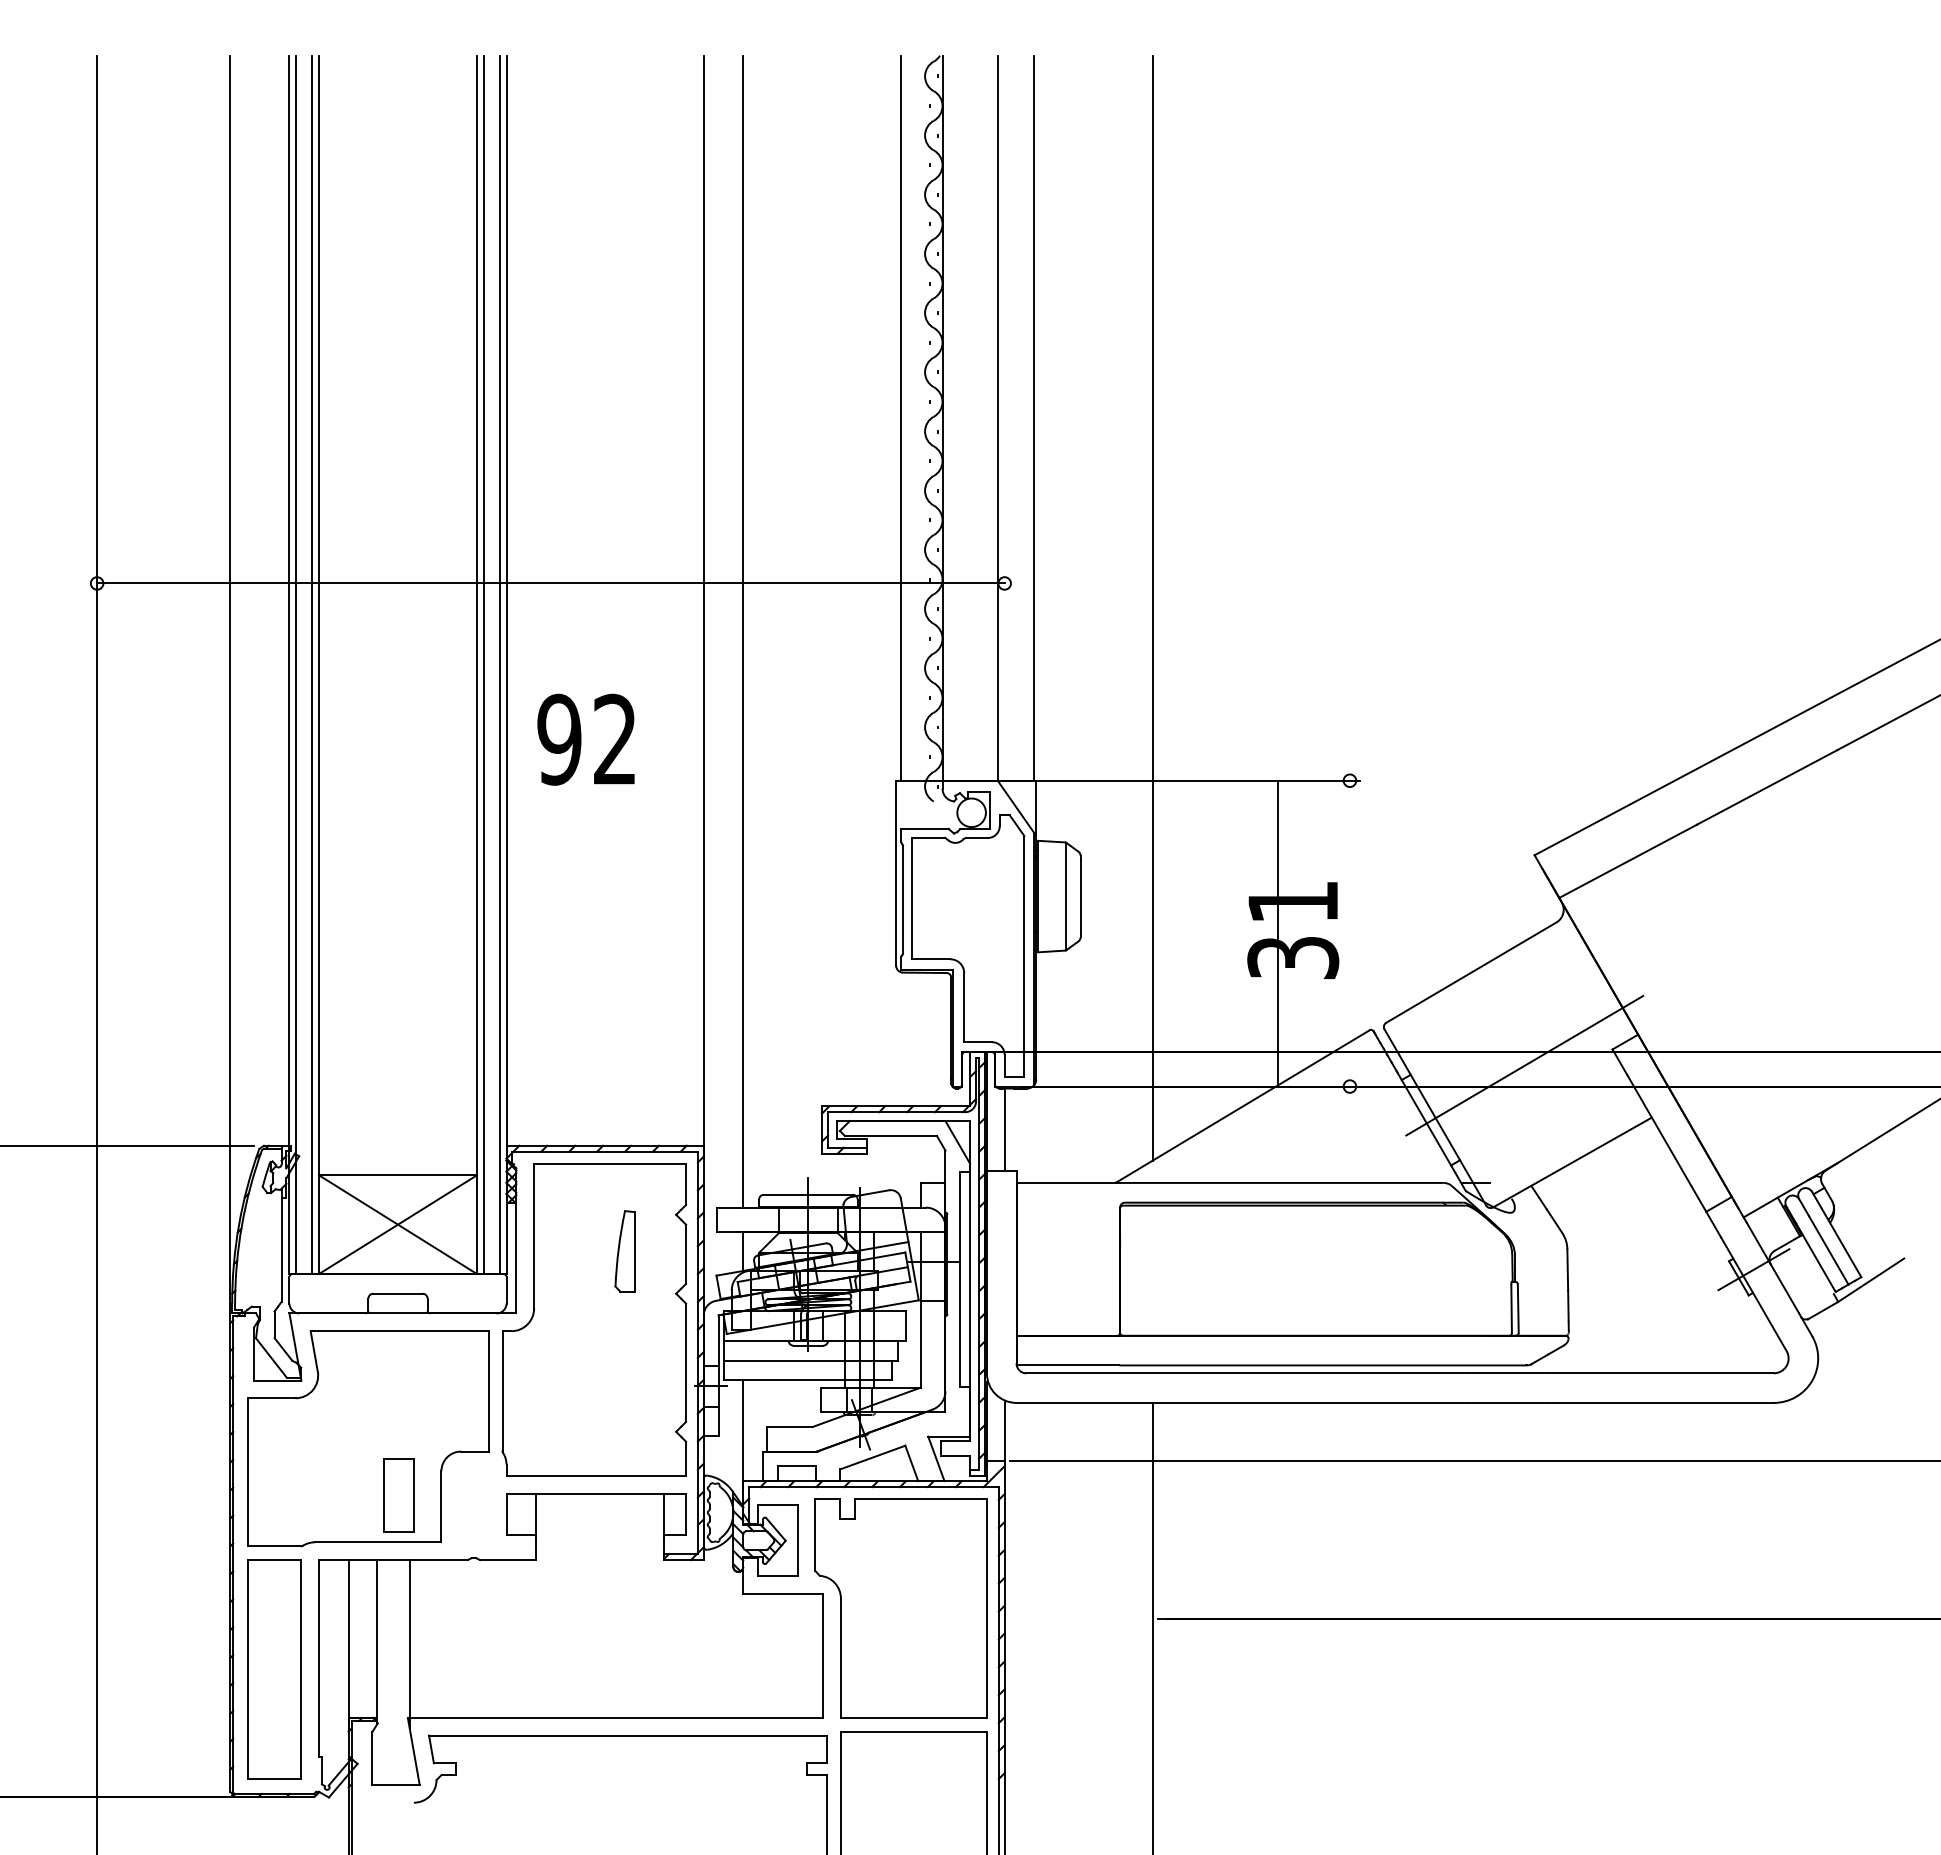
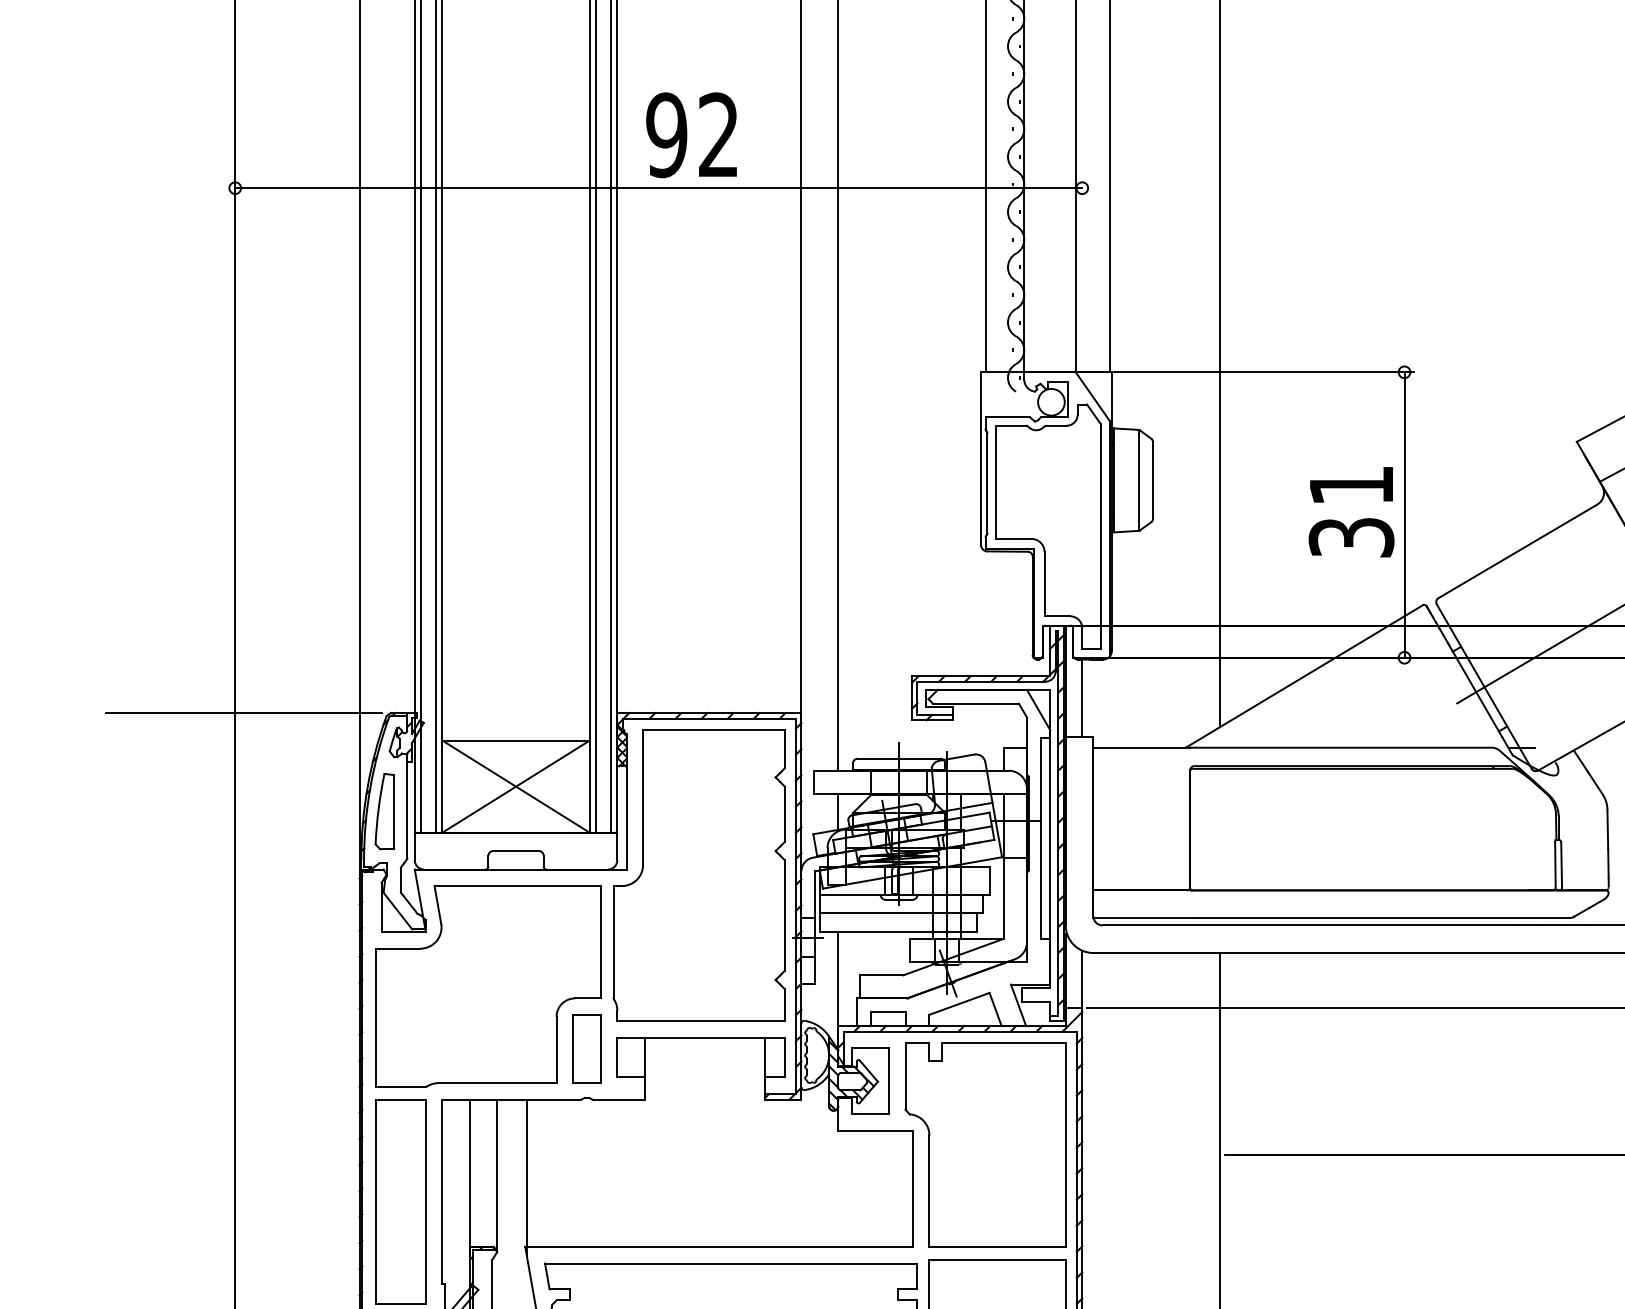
text: (585, 739) -> (691, 135), moved
line: (1277, 933) -> (1404, 514), moved
part: (624, 1251) -> (384, 811), moved
part: (398, 1495) -> (586, 1048), moved

